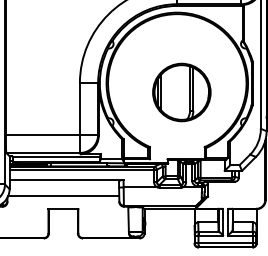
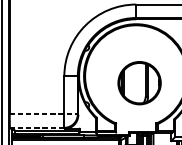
line: (52, 134) -> (44, 114), solid -> dashed
line: (43, 152) -> (37, 127), solid -> dashed

